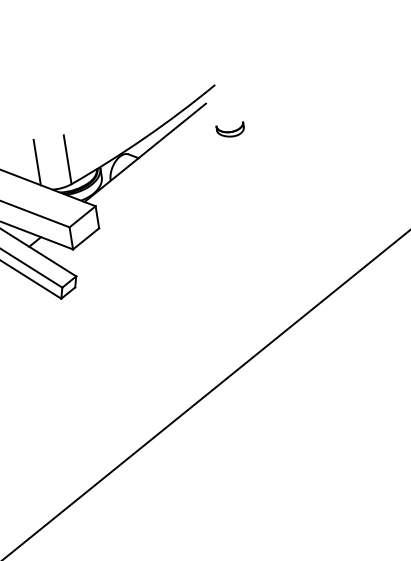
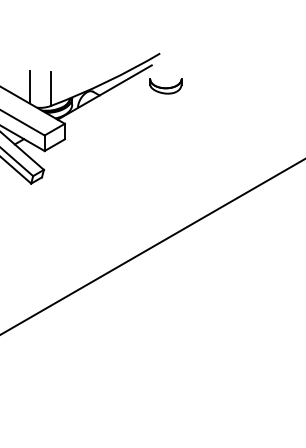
part: (230, 130) -> (165, 86), size x1.67

